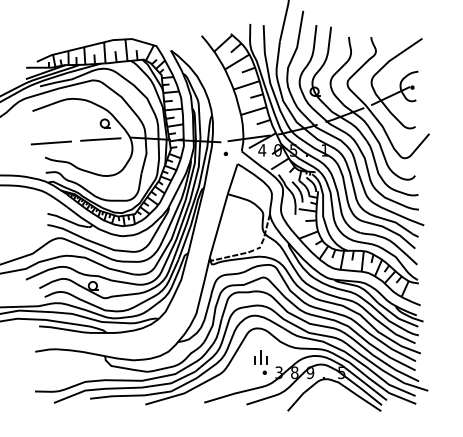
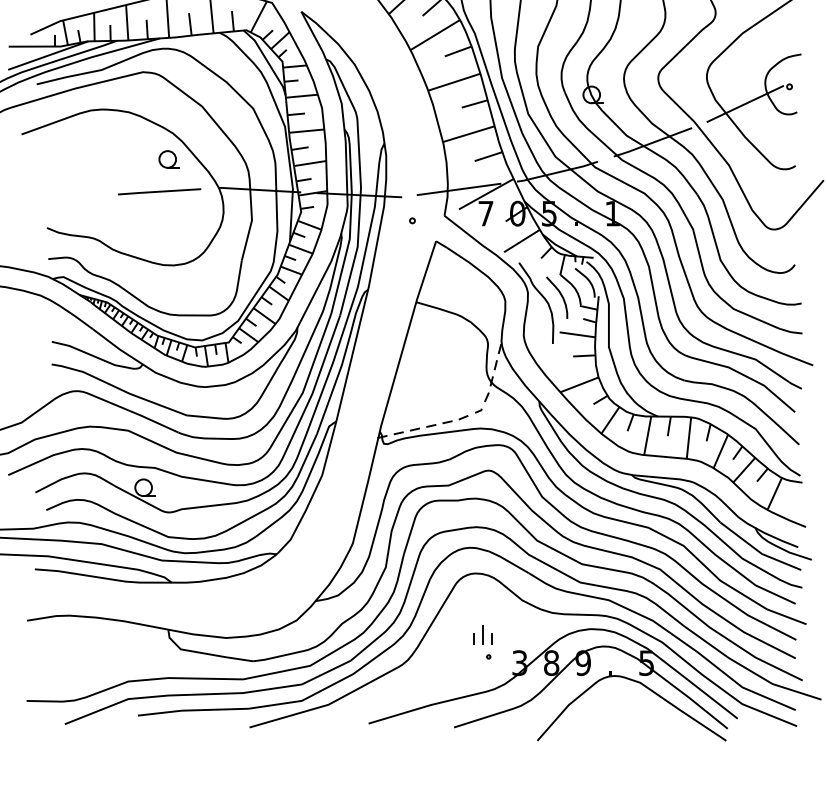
line: (50, 142) -> (57, 197), removed
text: (262, 150) -> (486, 213), 4 -> 7
part: (260, 362) -> (482, 642), size x0.7

